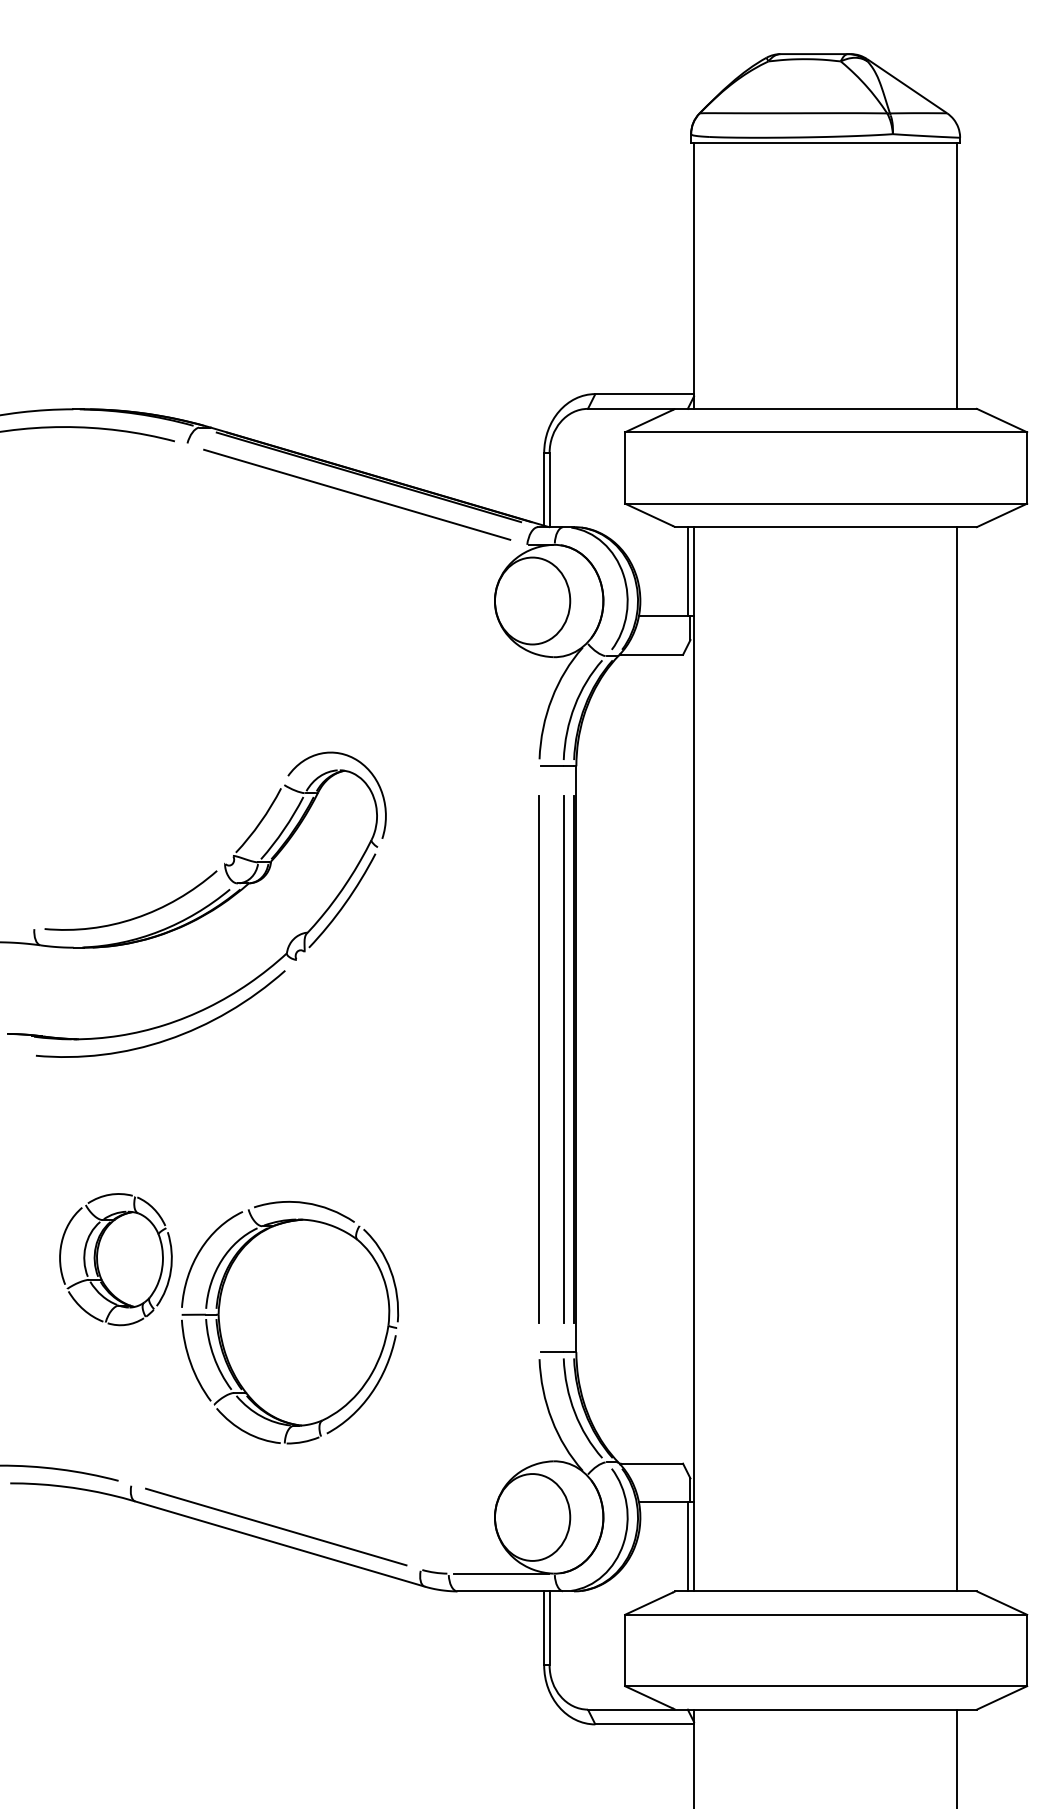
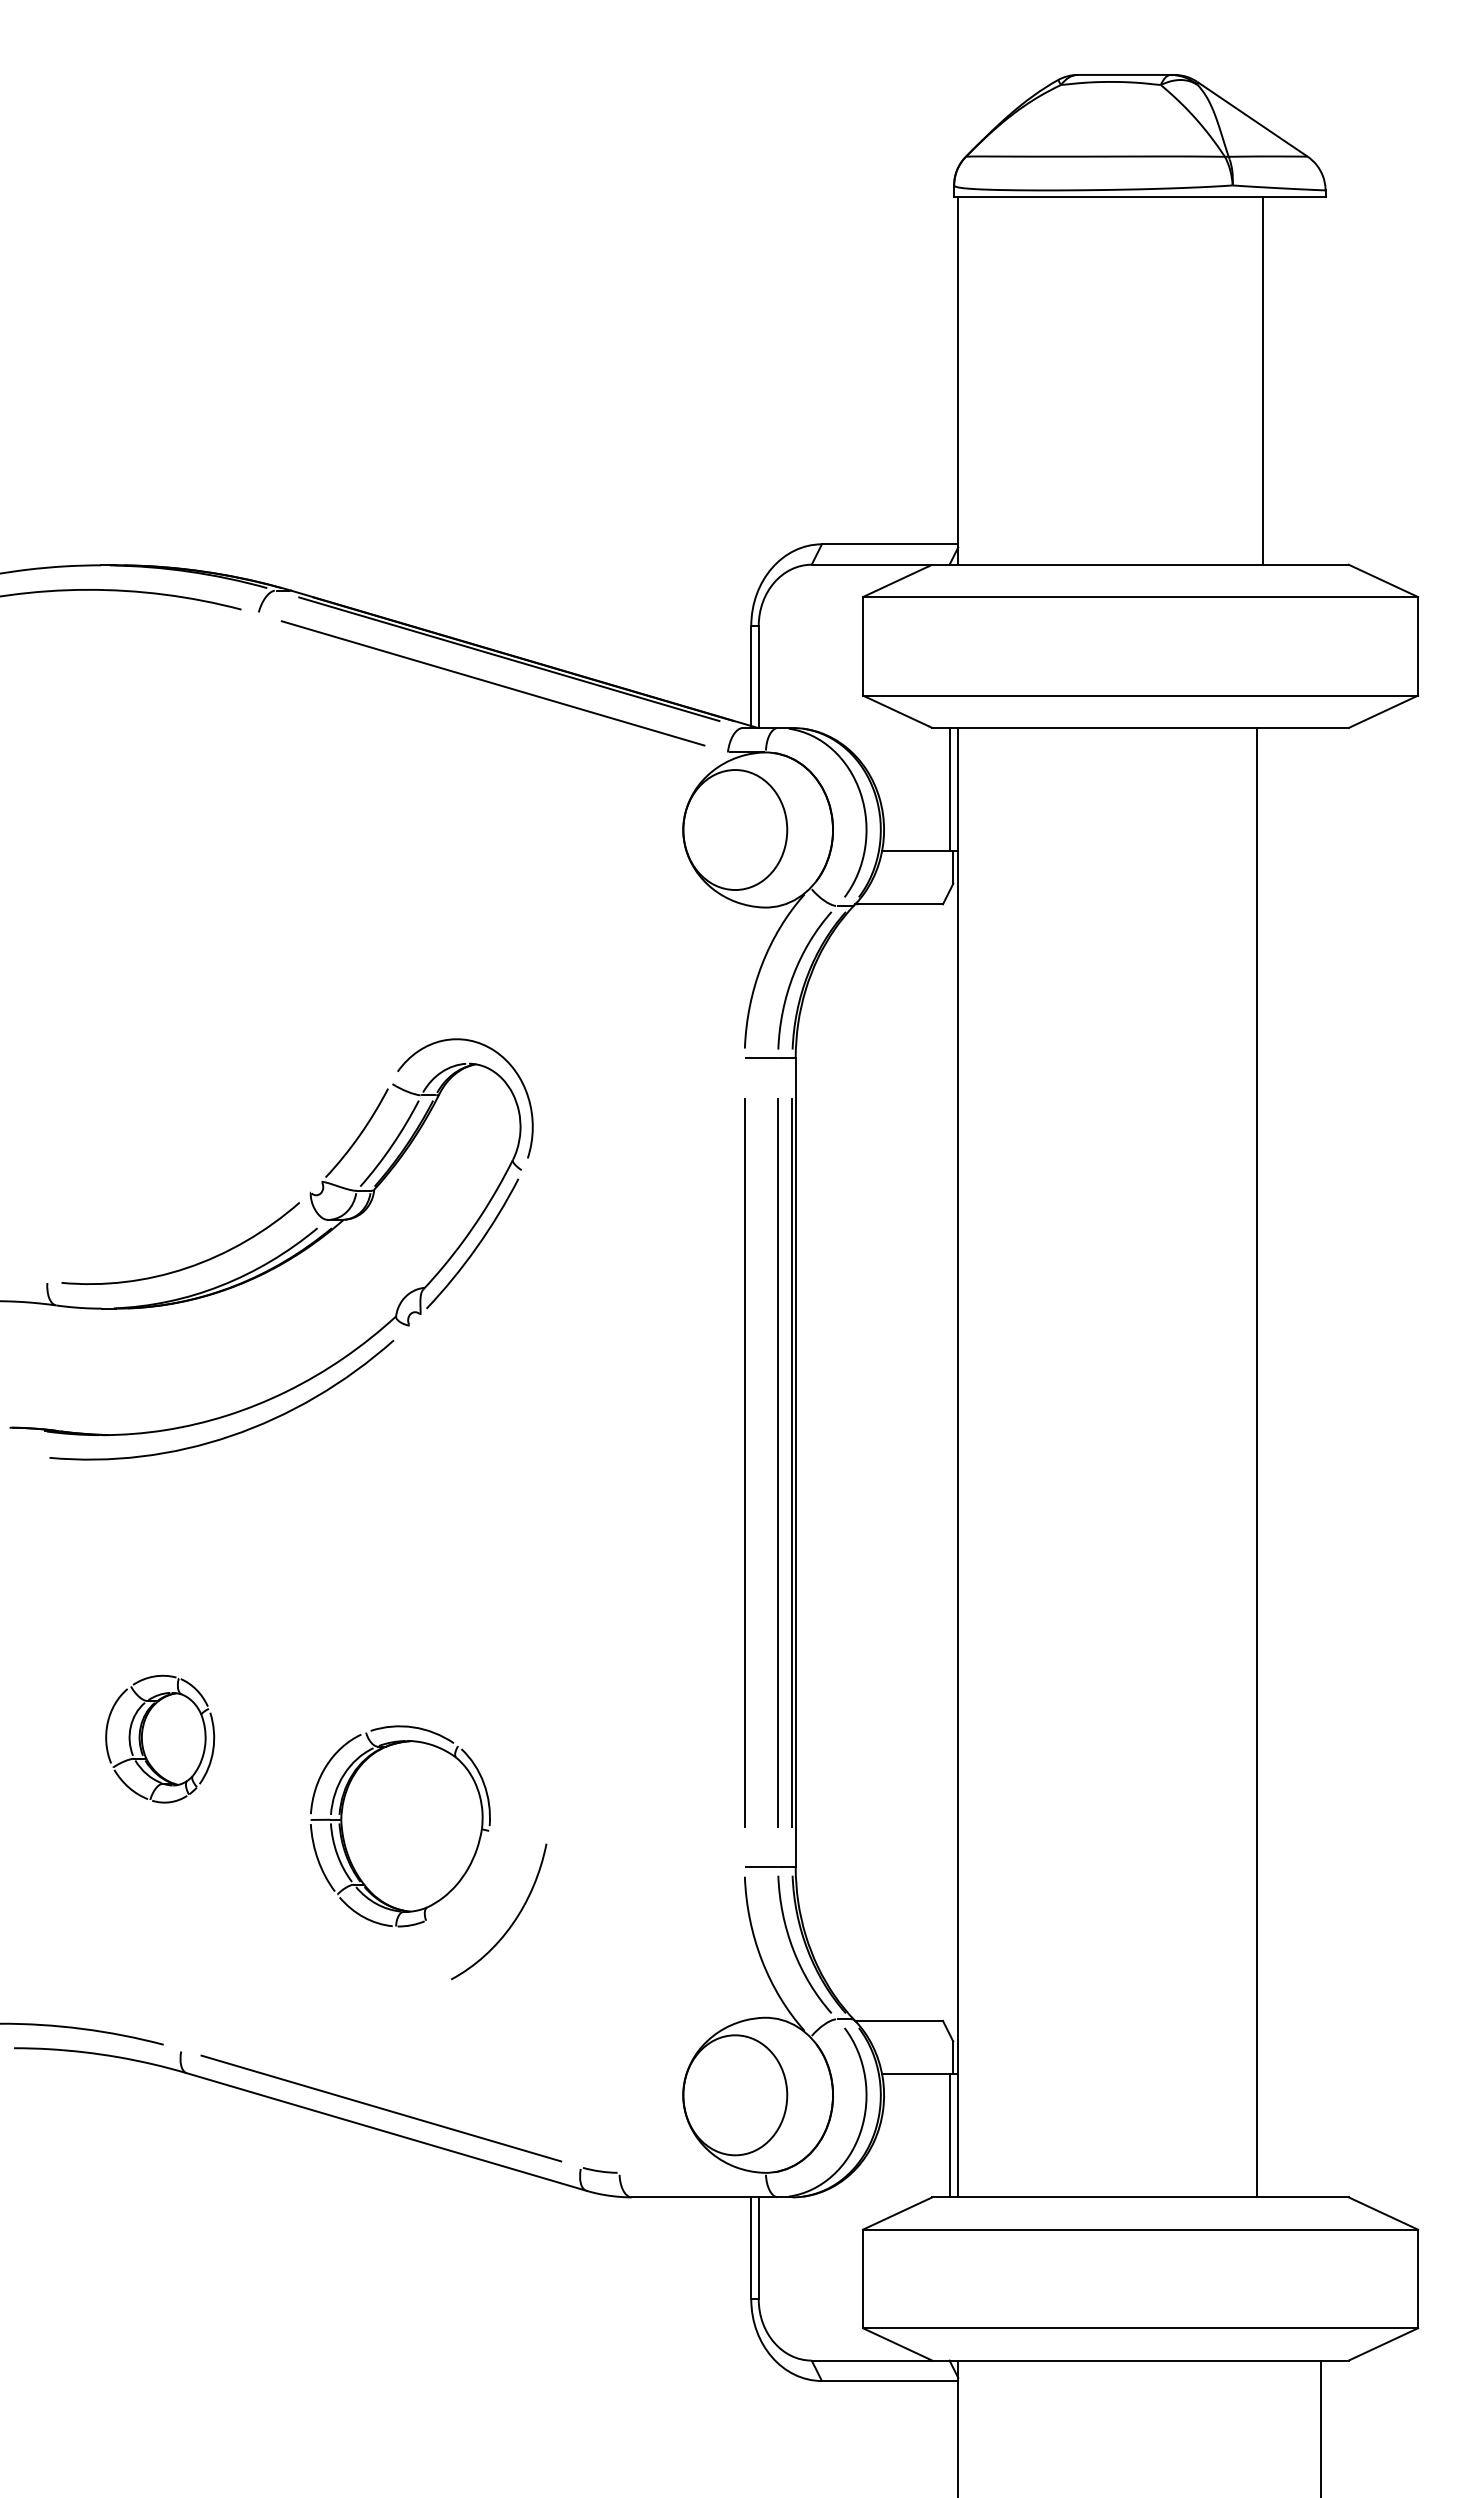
line: (957, 275) -> (1263, 380), moved
line: (957, 1059) -> (1257, 1462), moved
part: (116, 1259) -> (160, 1738), size x0.7
part: (290, 1322) -> (400, 1826), size x0.6
line: (501, 1573) -> (692, 2172), removed

